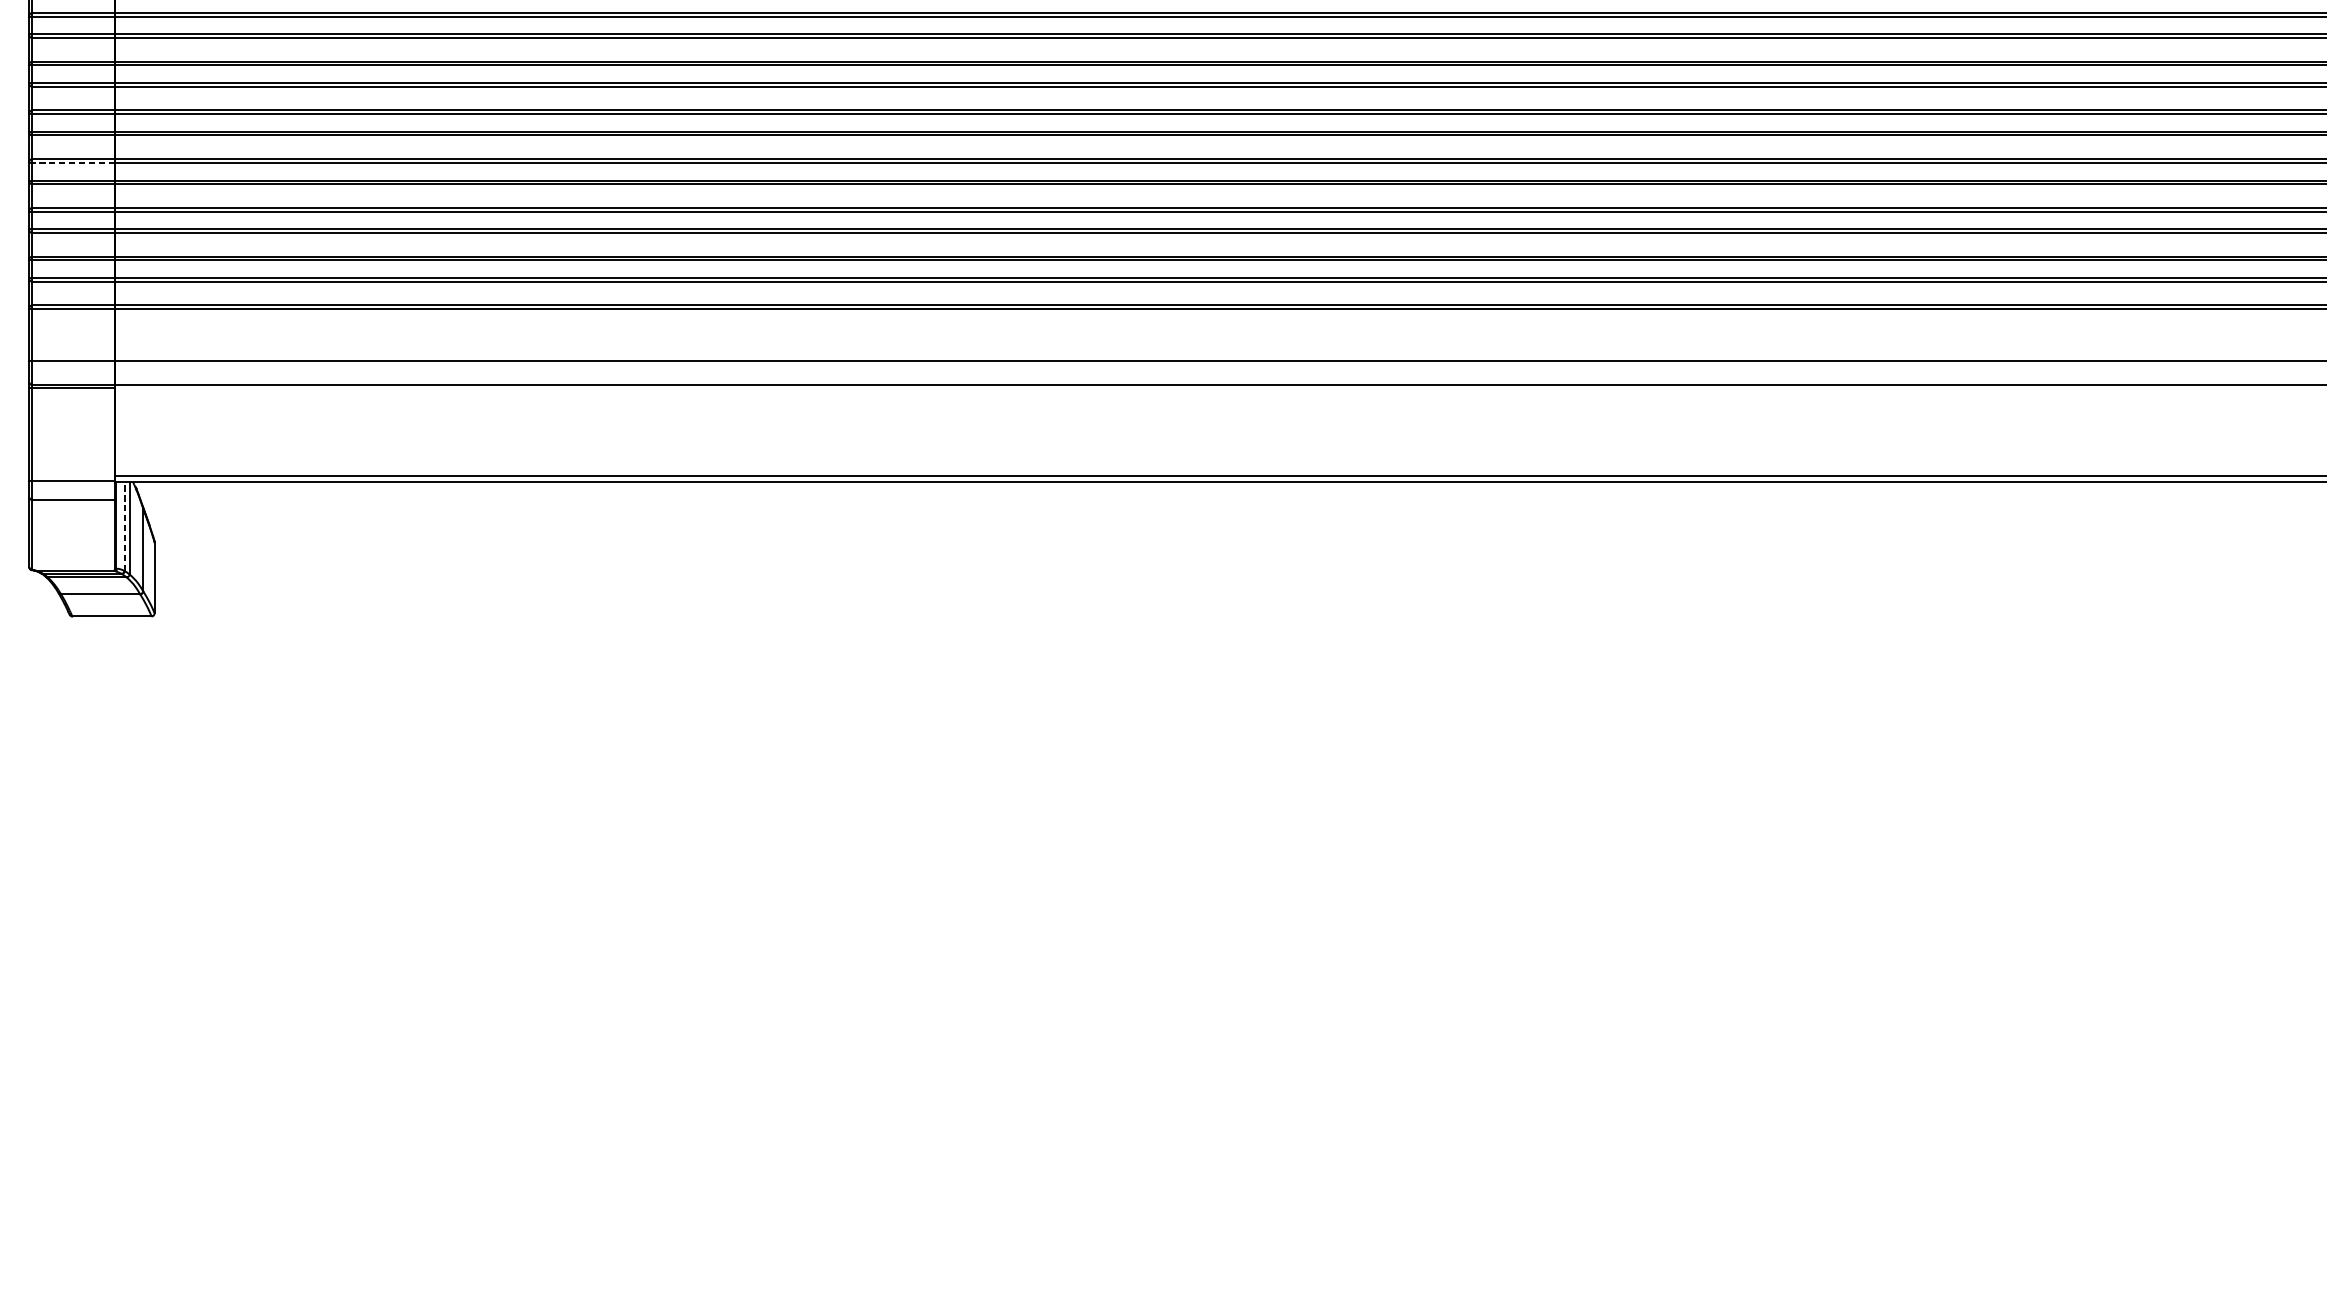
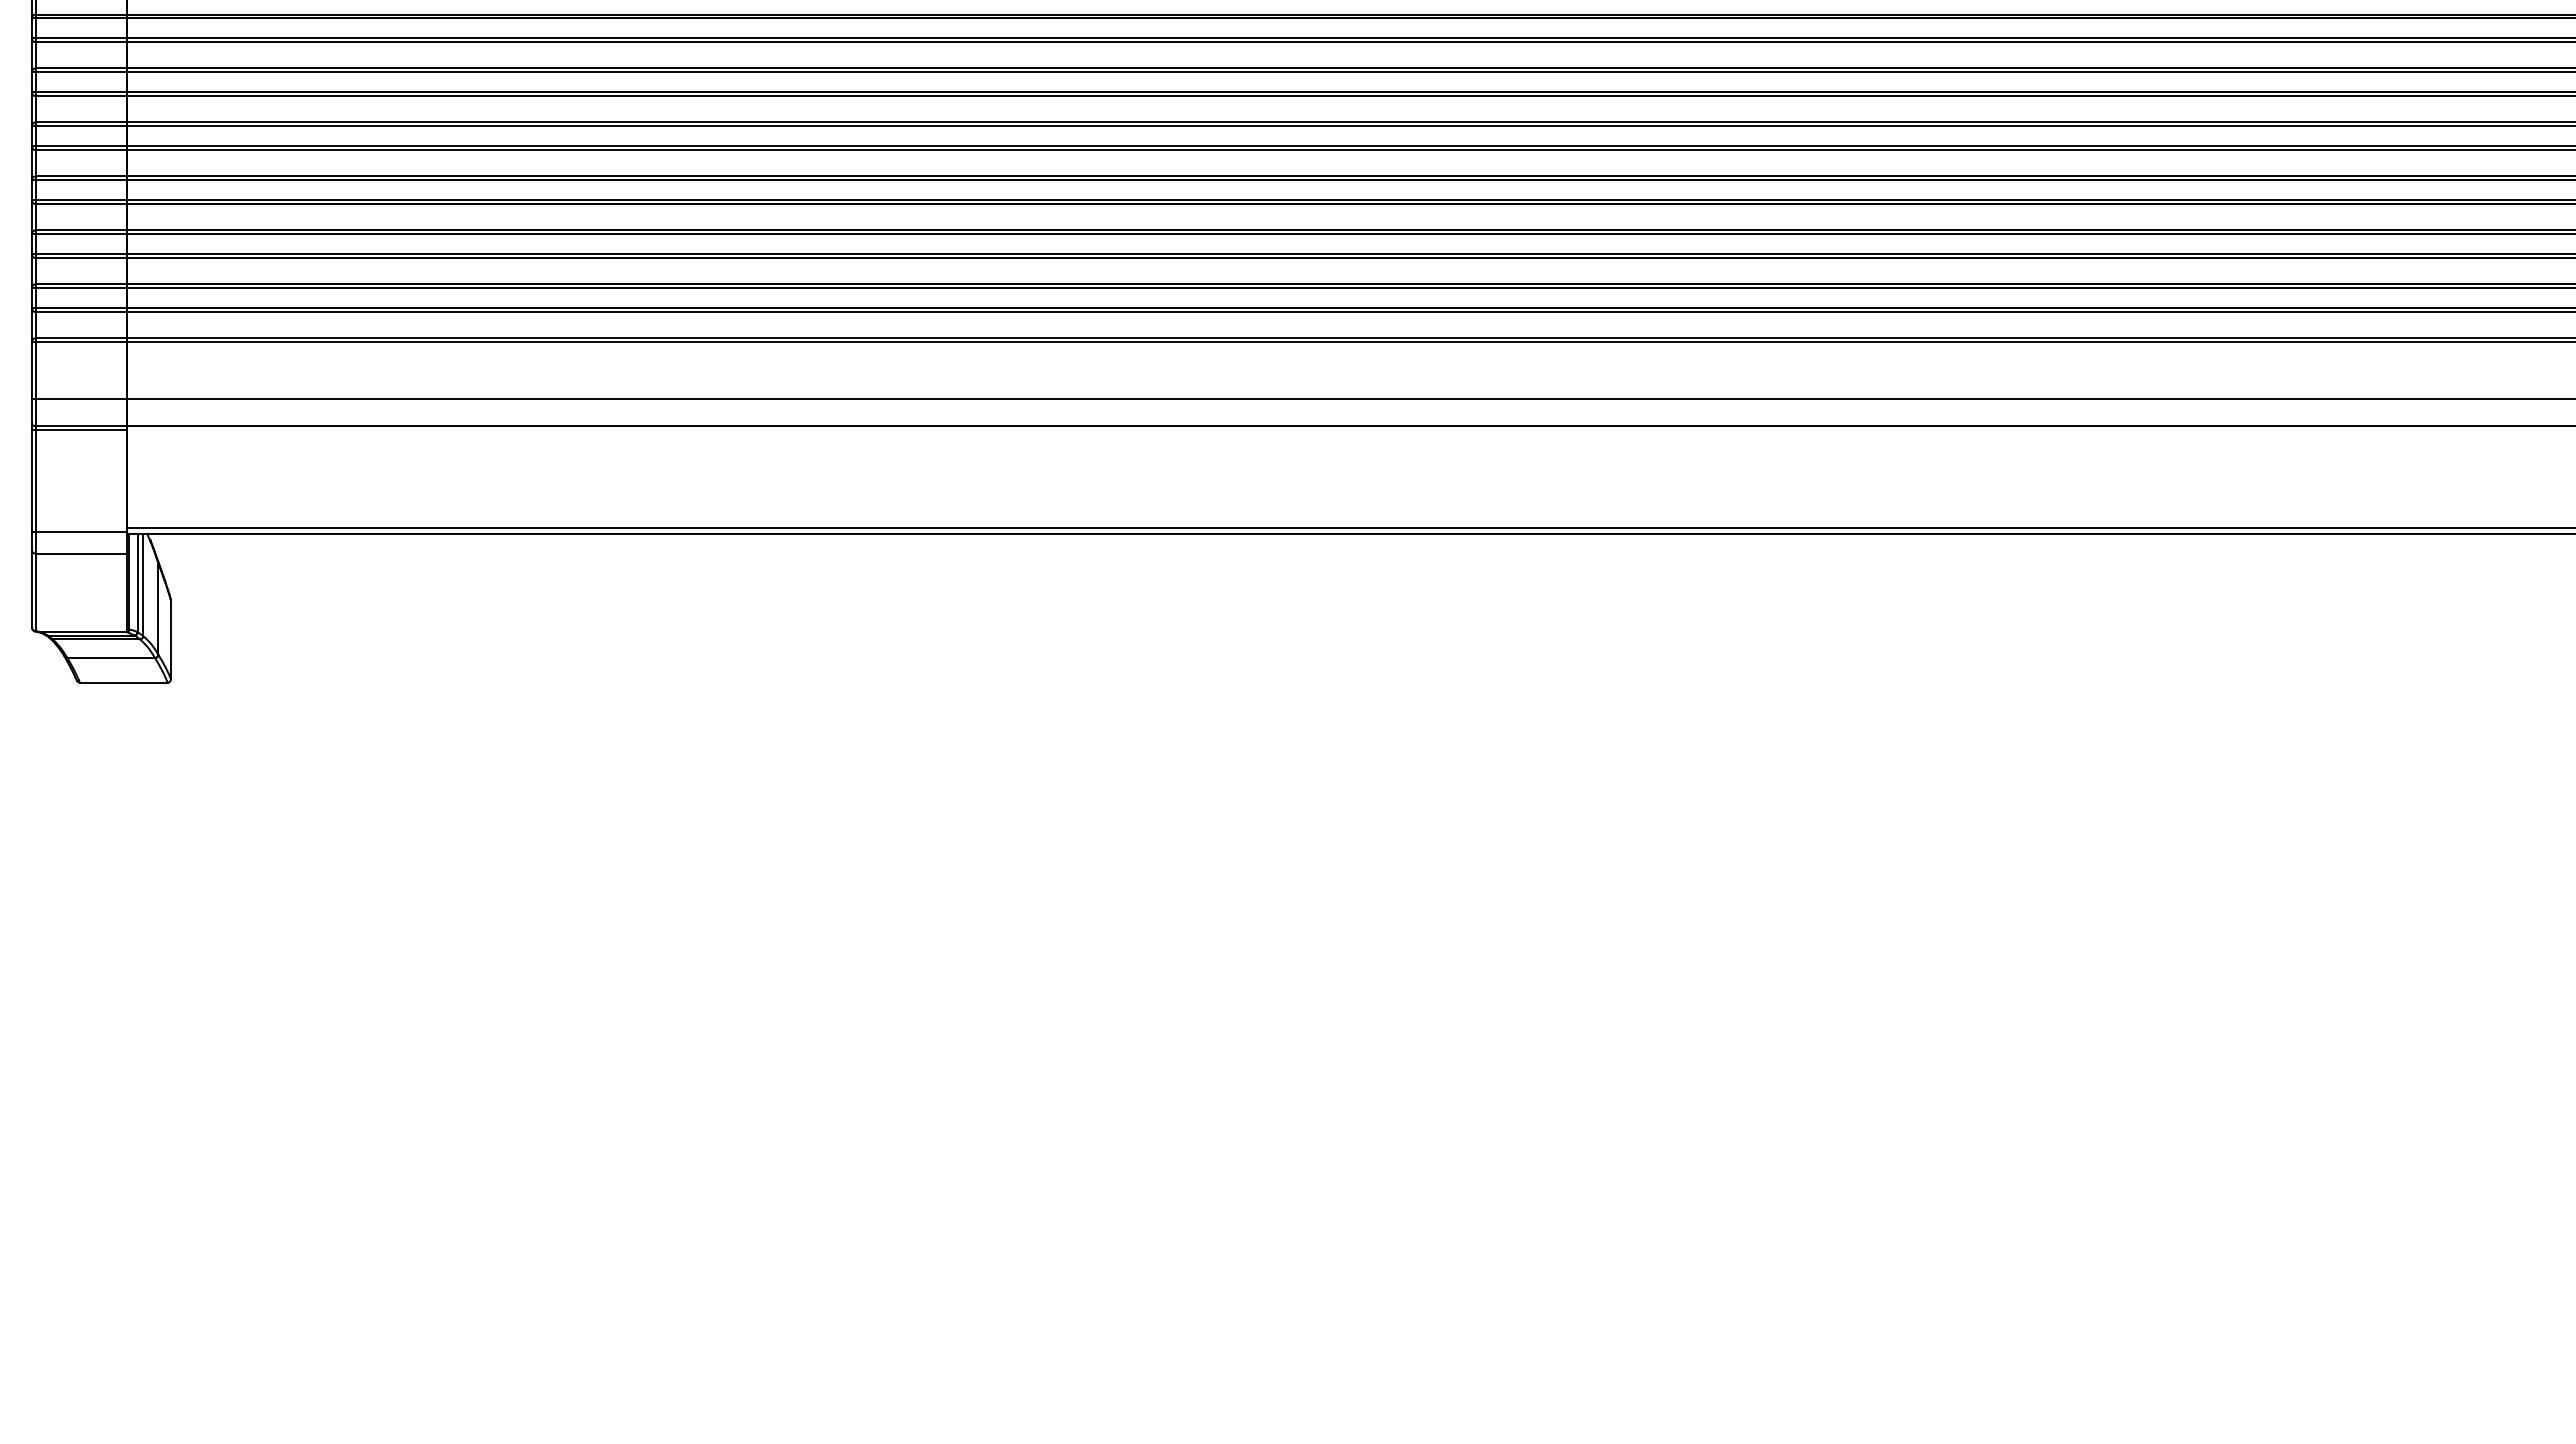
line: (71, 162) -> (79, 180), dashed -> solid
line: (124, 526) -> (137, 582), dashed -> solid

